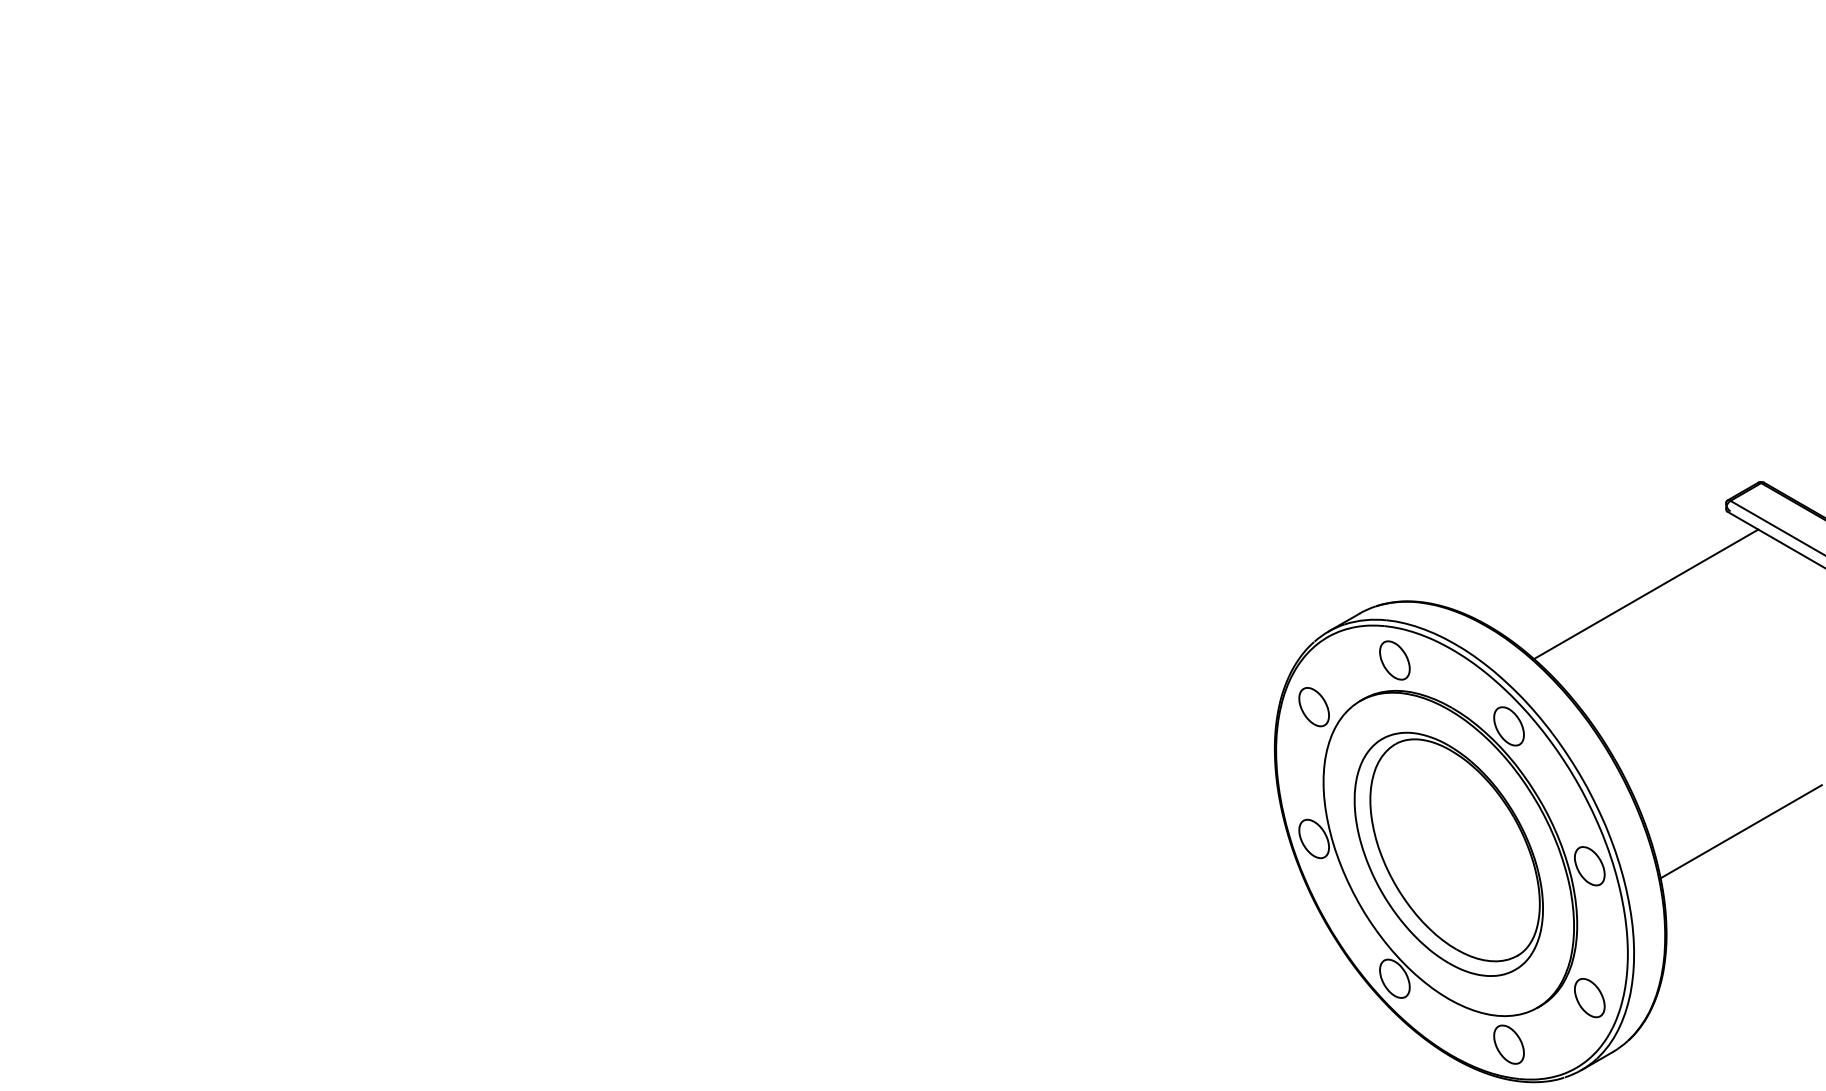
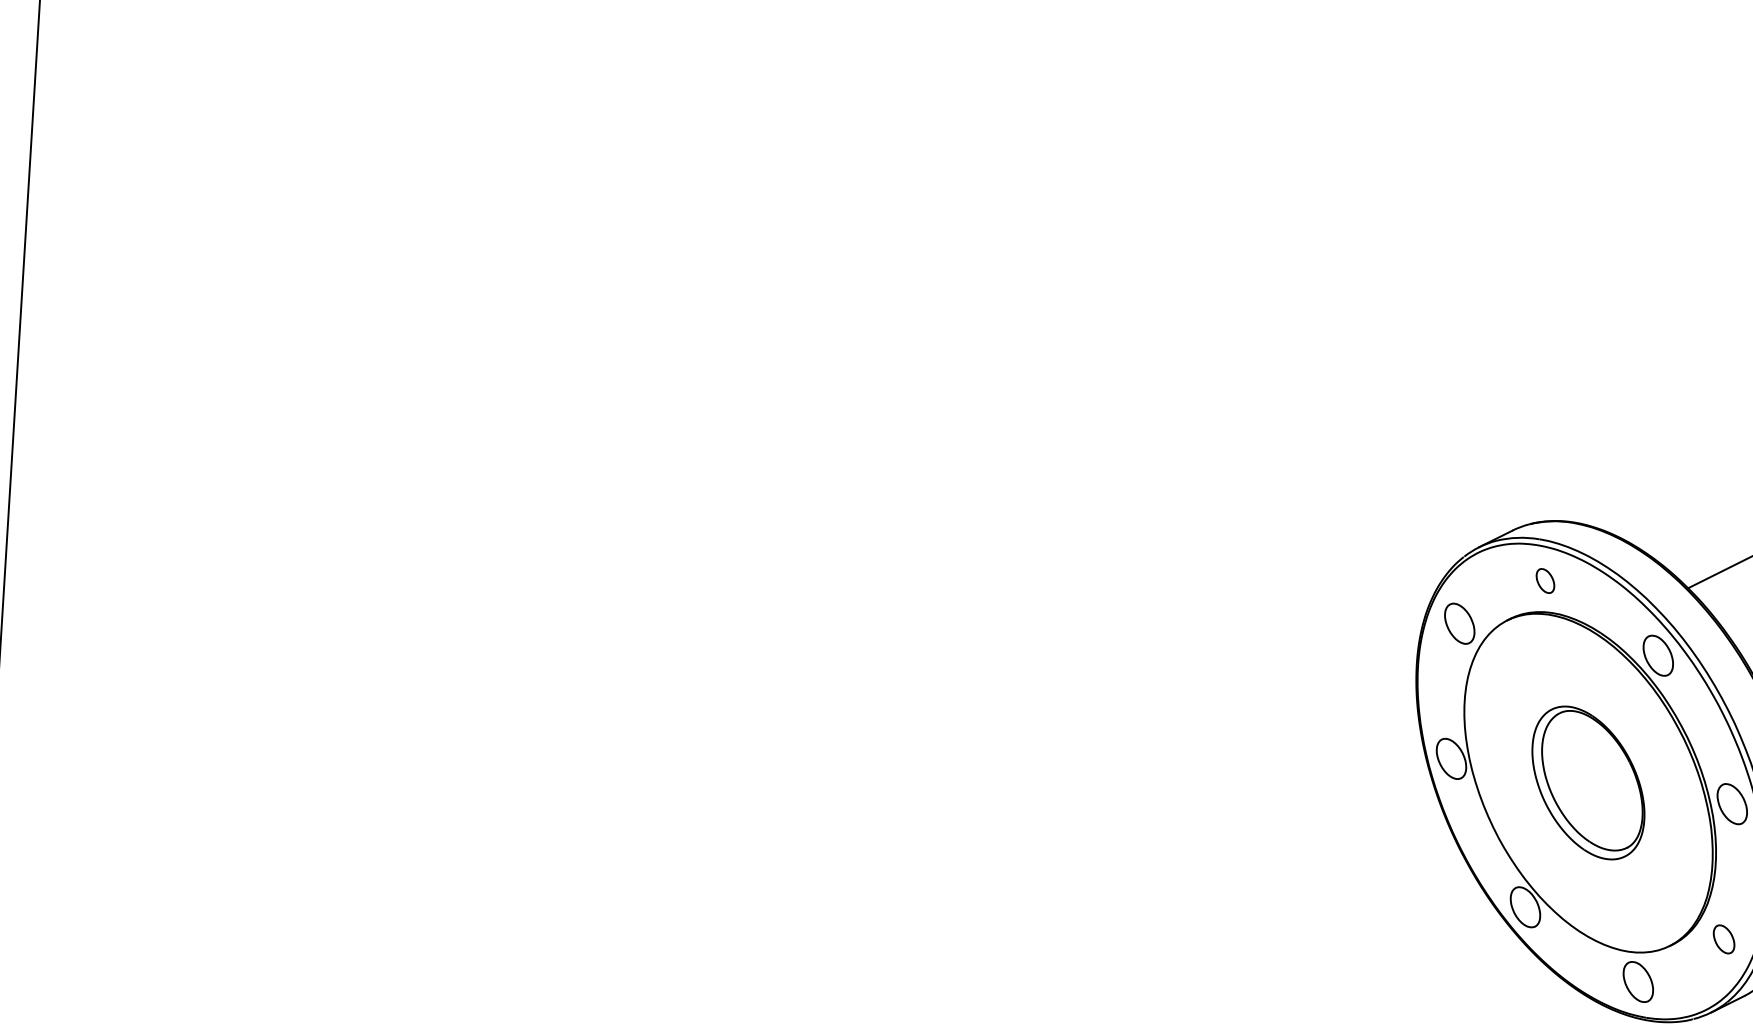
part: (1394, 660) -> (1545, 581), size x0.6
part: (1448, 853) -> (1588, 782), size x0.6
part: (1589, 998) -> (1723, 939), size x0.7

